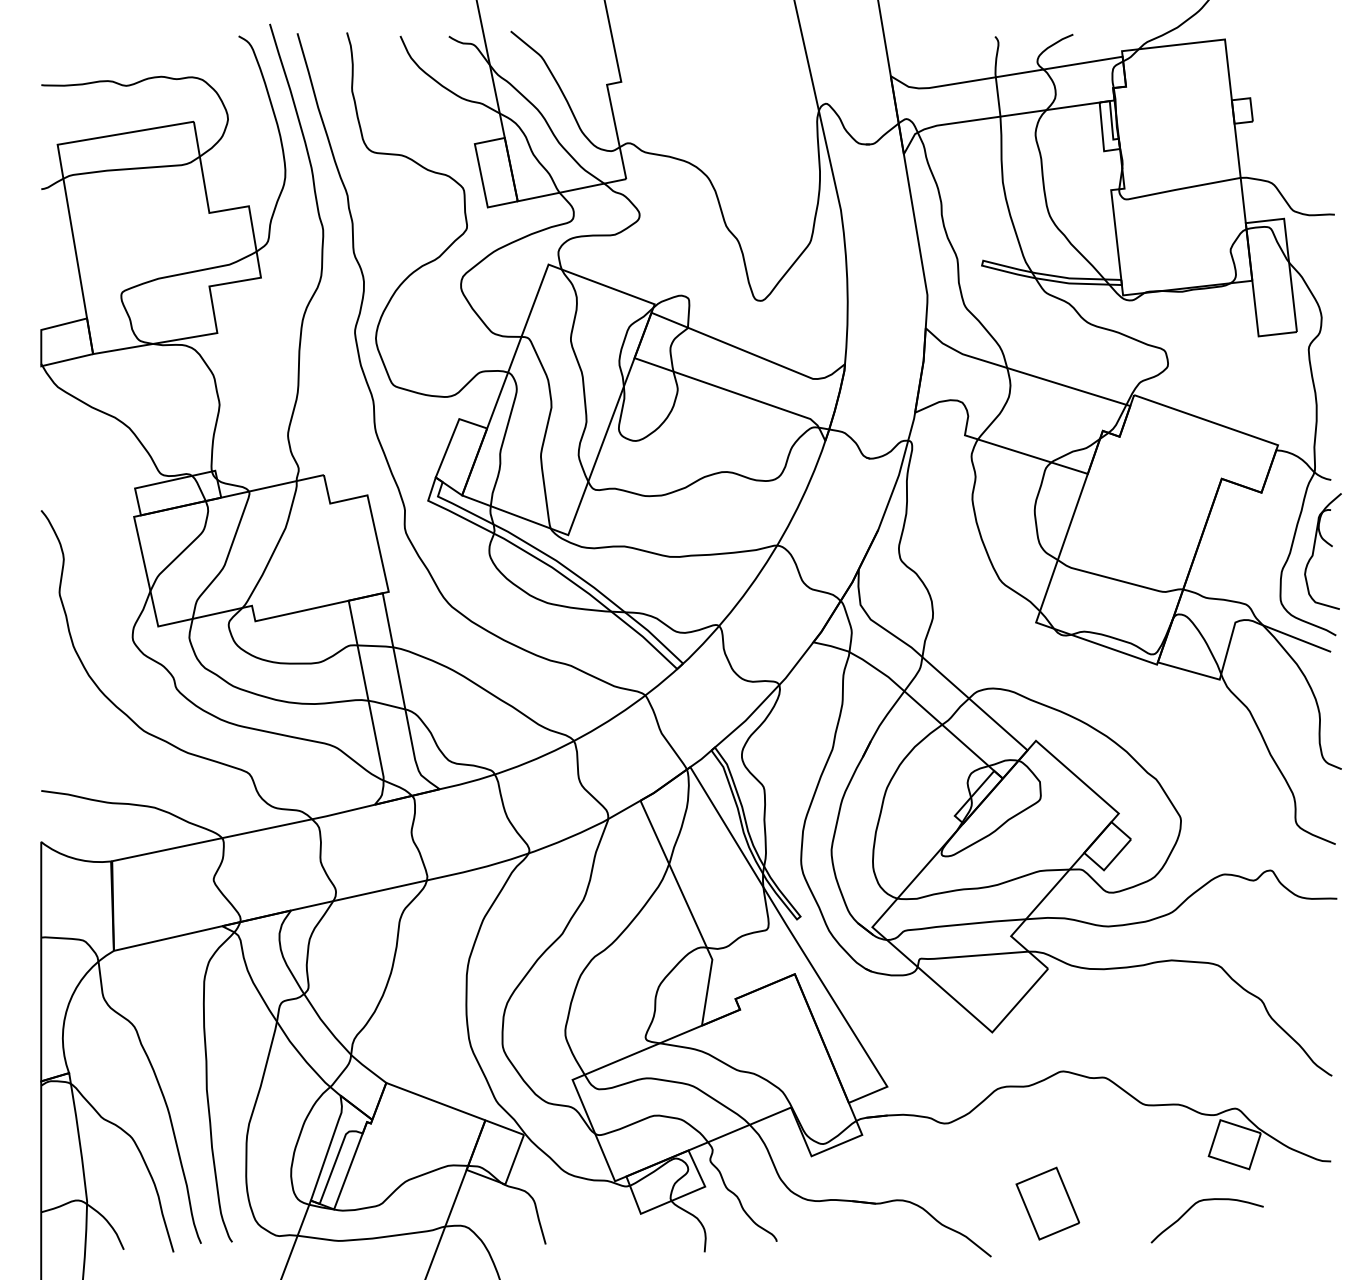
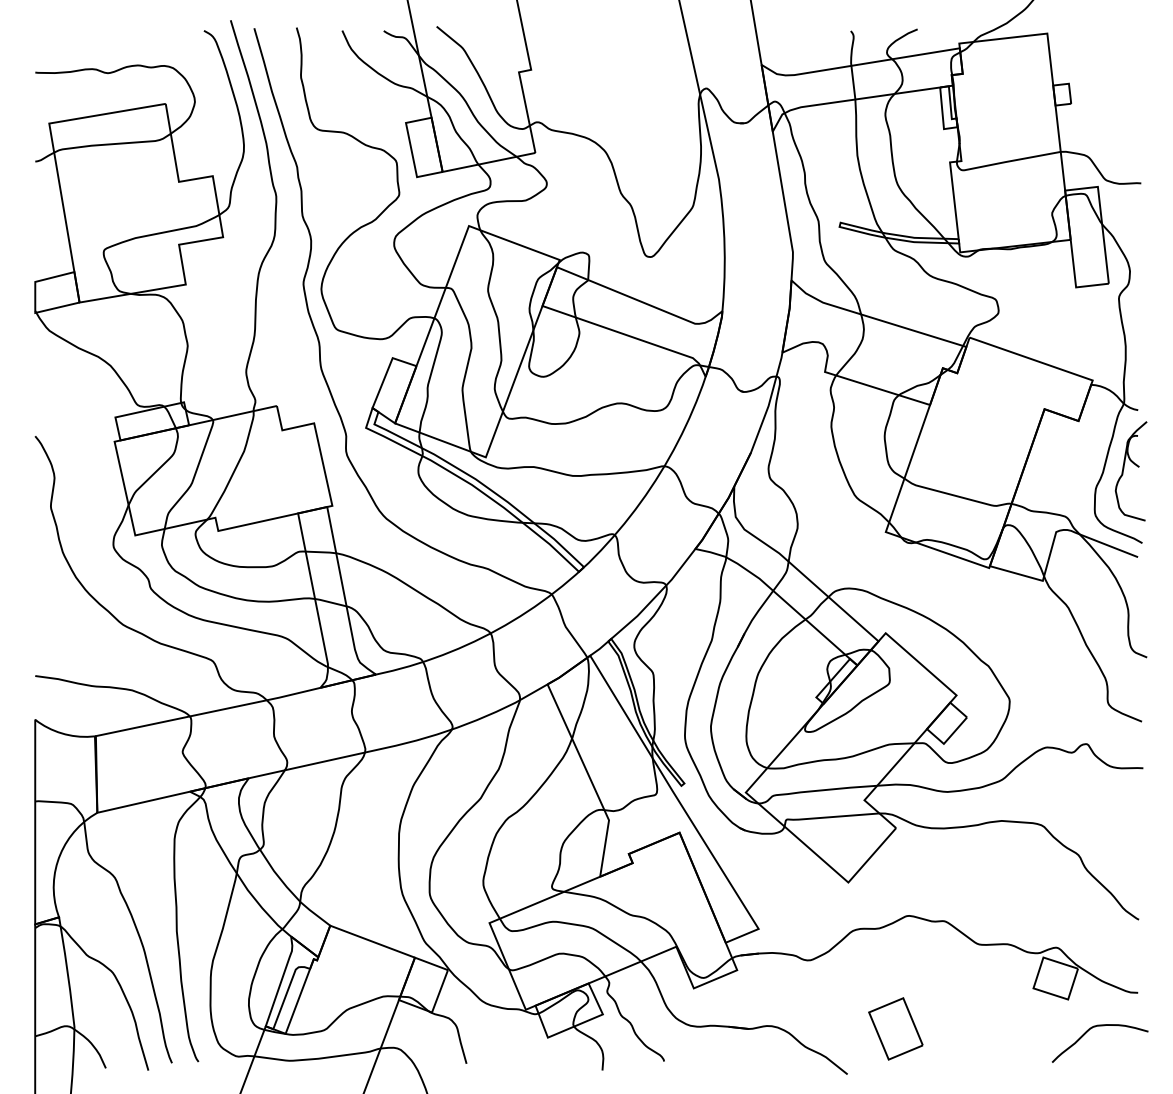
curve: (1193, 1206) -> (1088, 1031), moved

